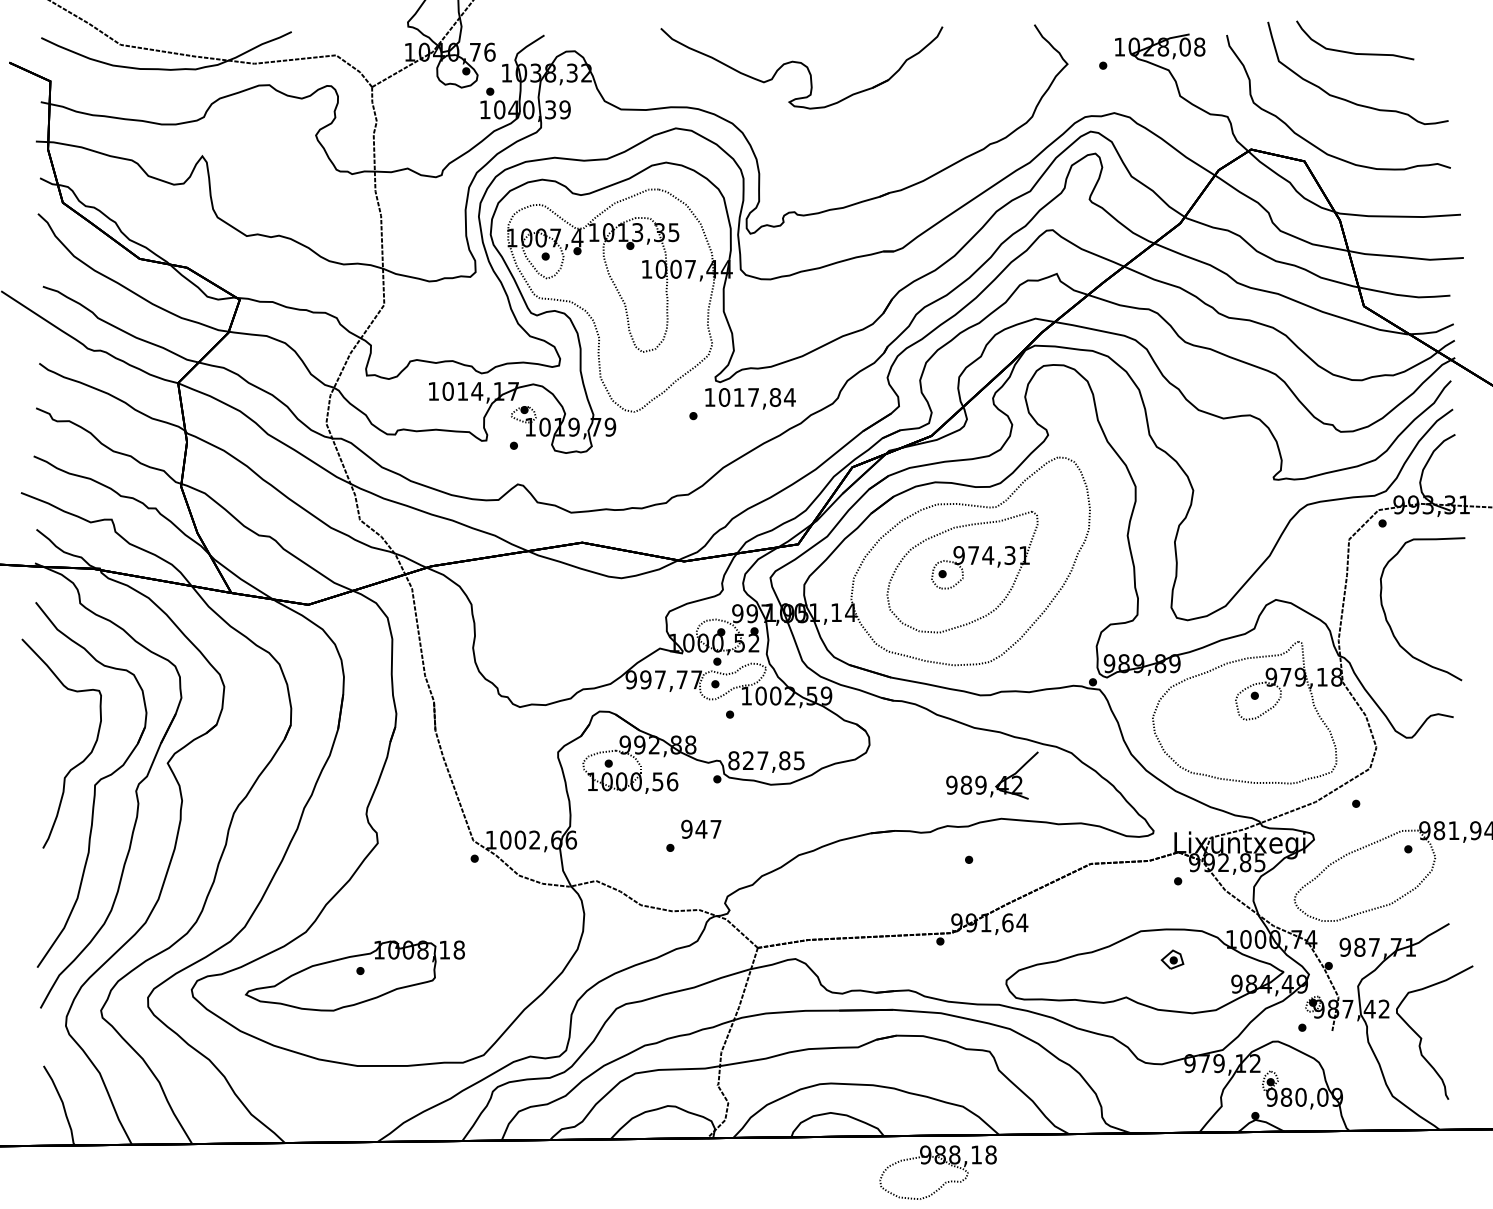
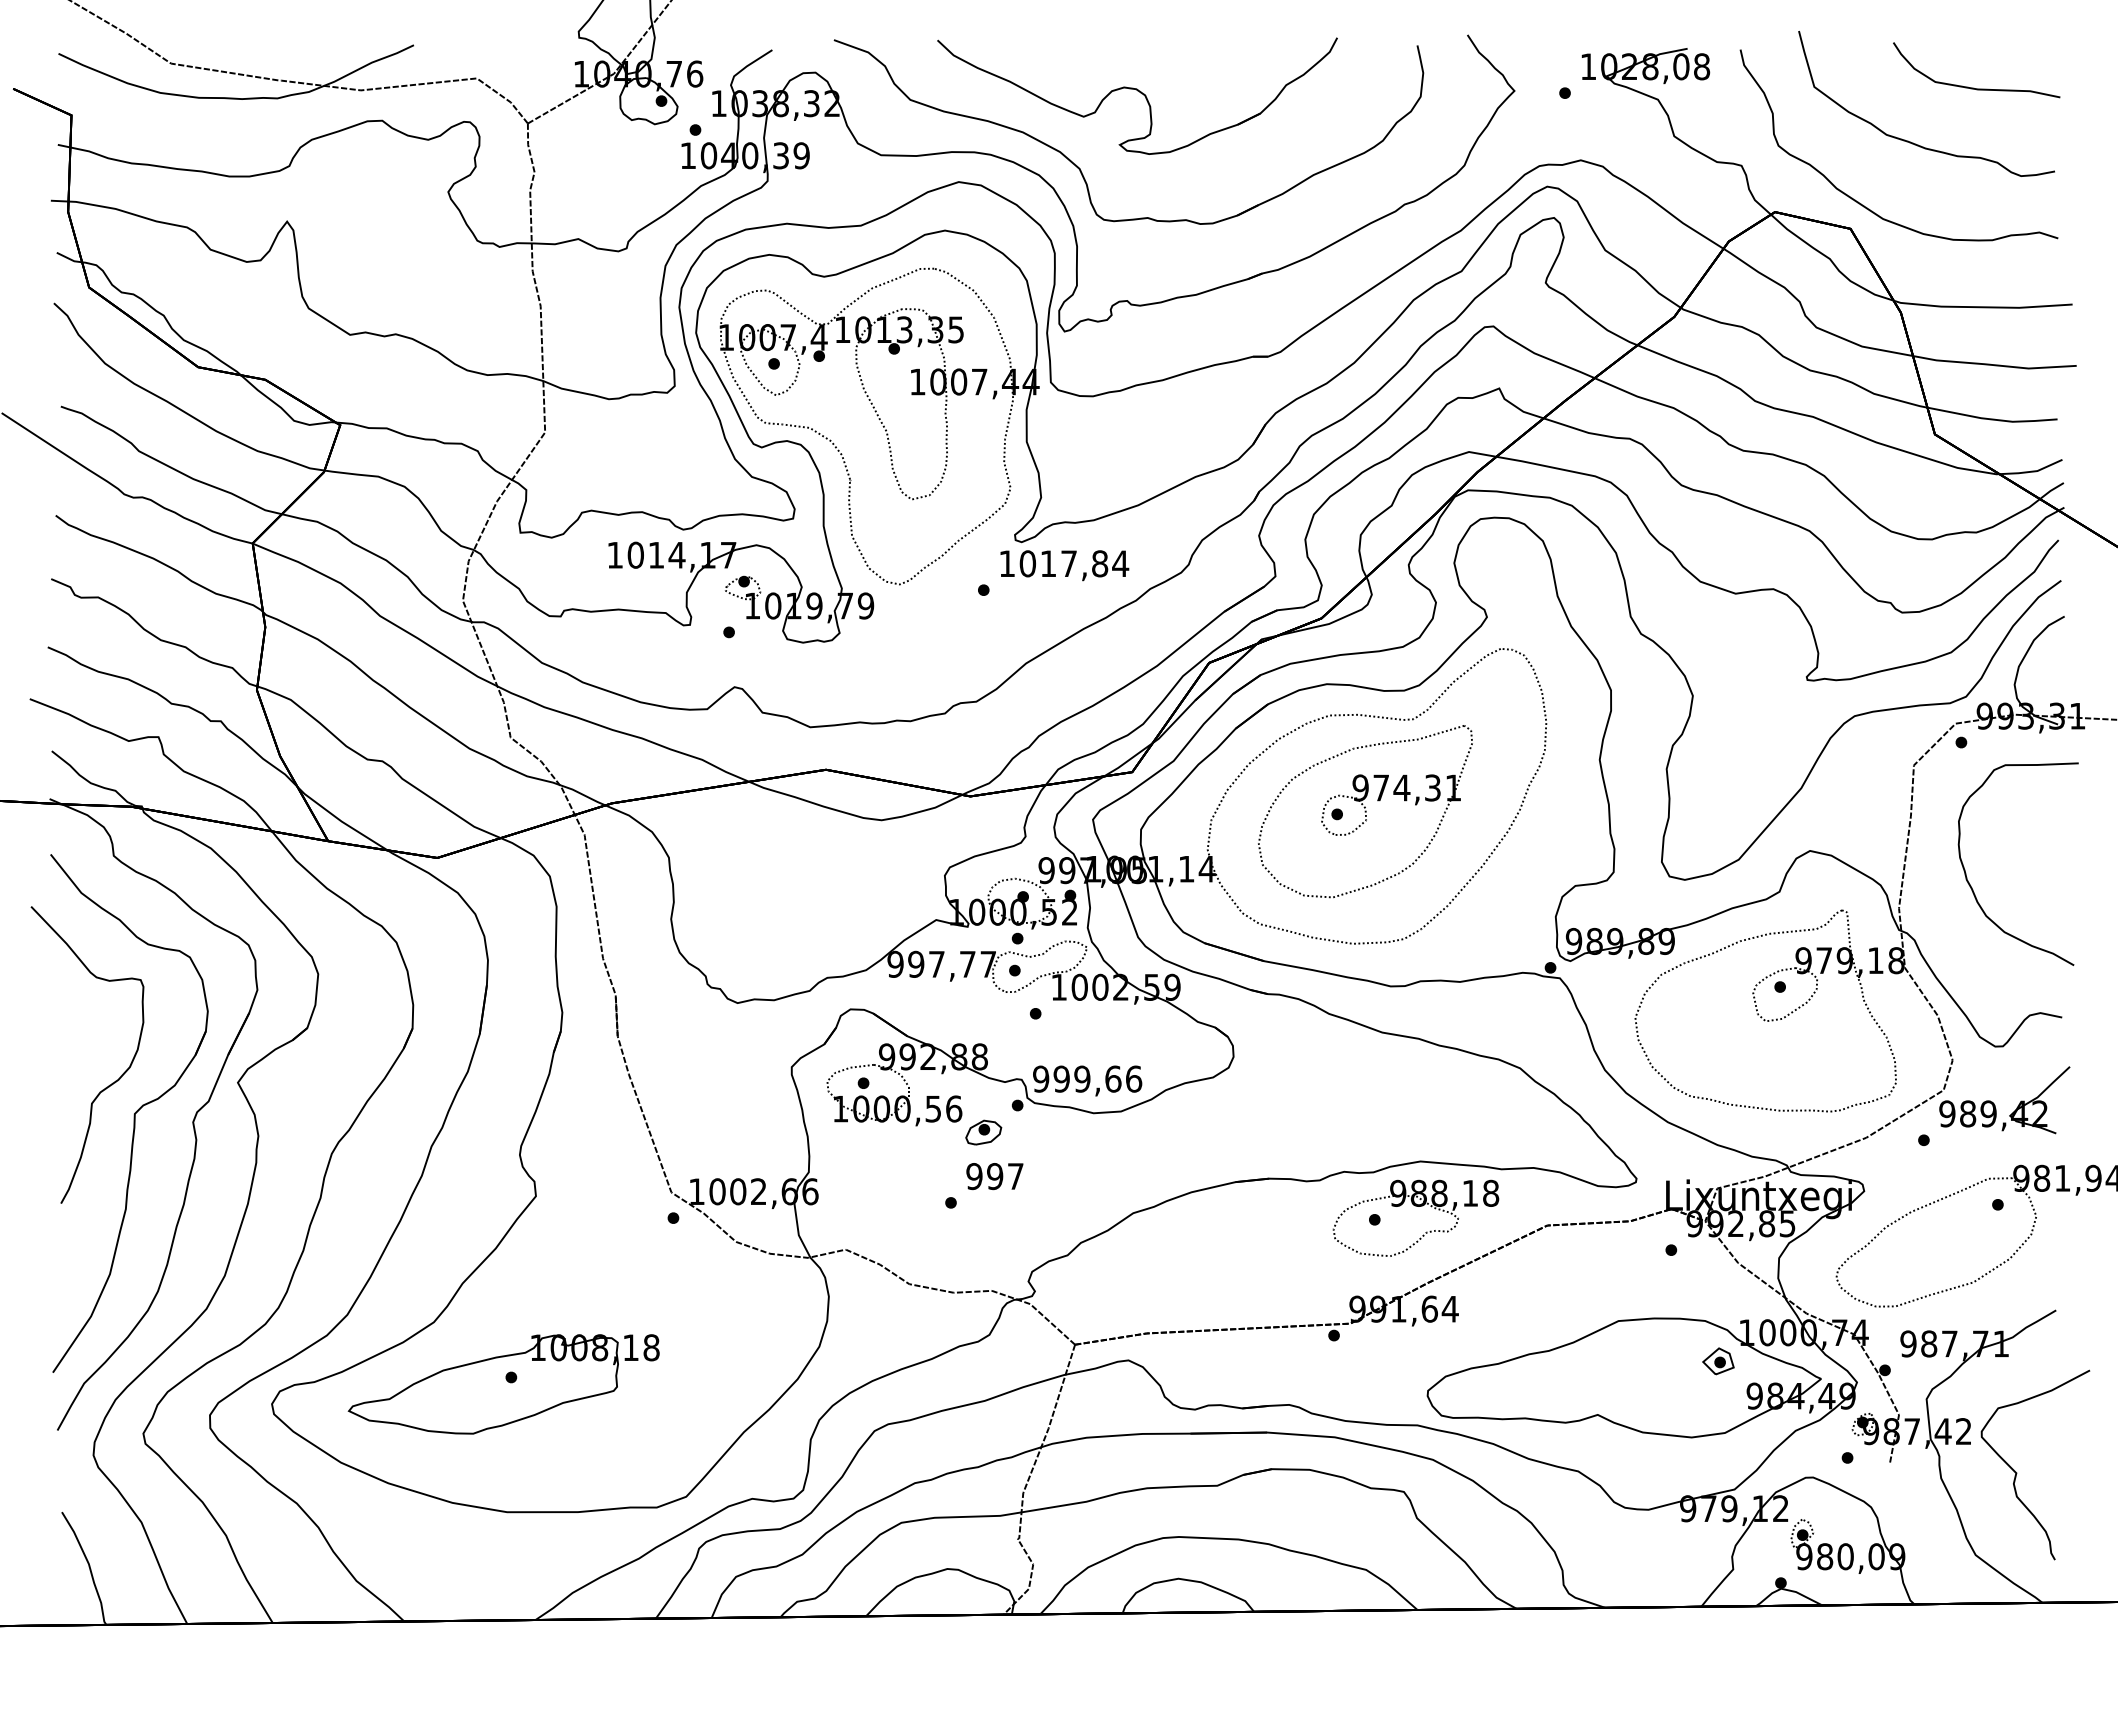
curve: (1353, 52) -> (1973, 87), moved
part: (761, 118) -> (1080, 168), added
text: (766, 760) -> (1087, 1078), 827,85 -> 999,66
part: (985, 779) -> (1995, 1105), moved
part: (693, 798) -> (983, 1132), added
text: (701, 829) -> (994, 1176), 947 -> 997
part: (1172, 959) -> (1718, 1361), moved
part: (937, 1164) -> (1415, 1206), moved

